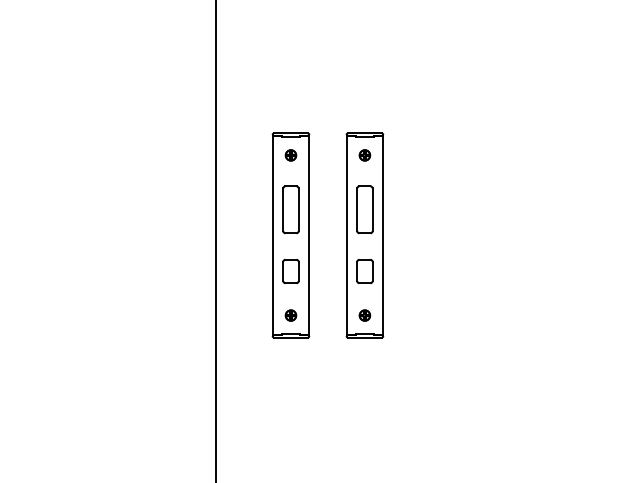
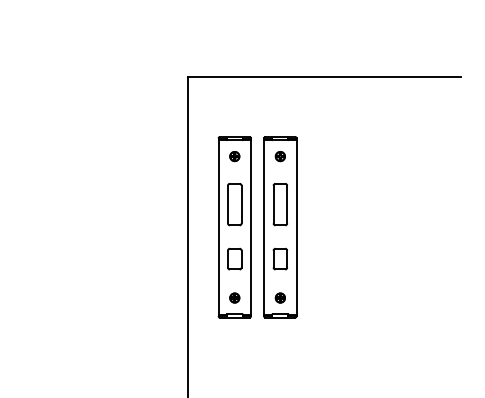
part: (290, 235) -> (234, 227), size x1.43
part: (365, 235) -> (280, 227), size x1.43

